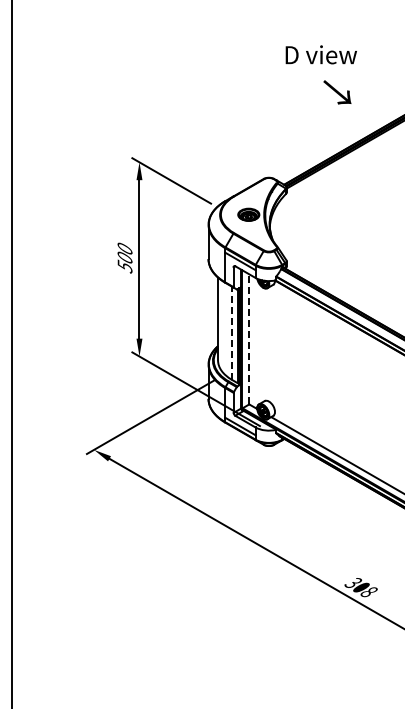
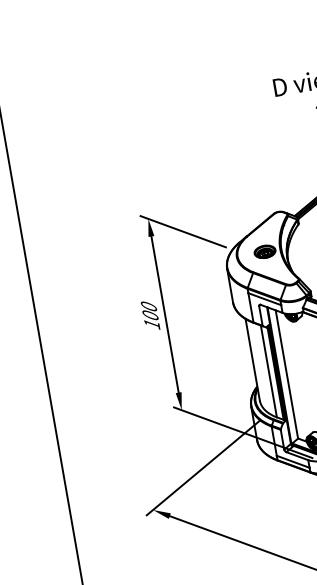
text: (124, 266) -> (151, 324), 500 -> 100
line: (231, 333) -> (268, 371), dashed -> solid
line: (249, 338) -> (287, 373), dashed -> solid

